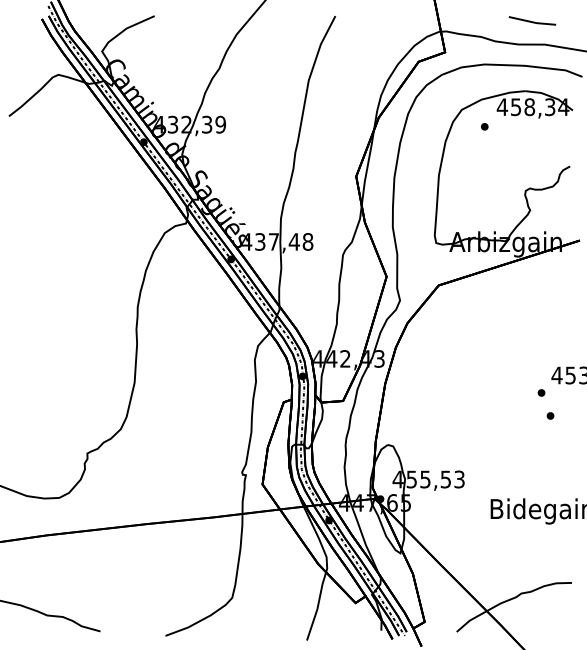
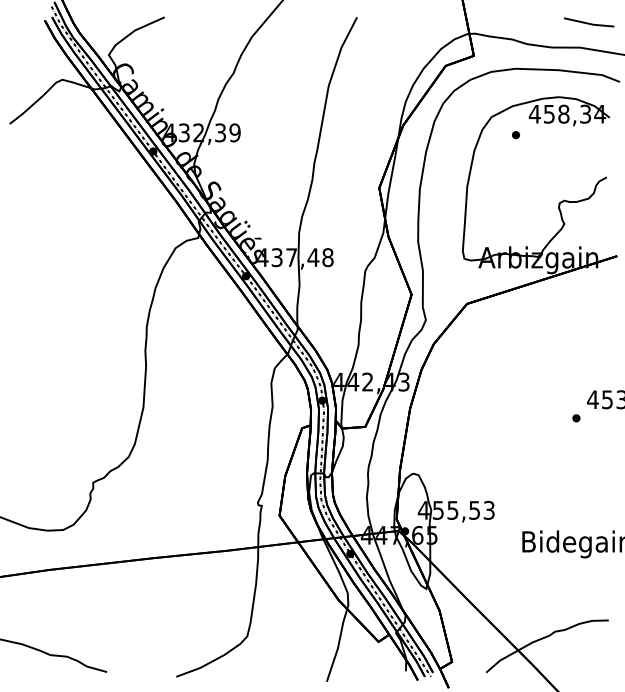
line: (532, 21) -> (589, 23), moved
part: (550, 415) -> (585, 442), removed

